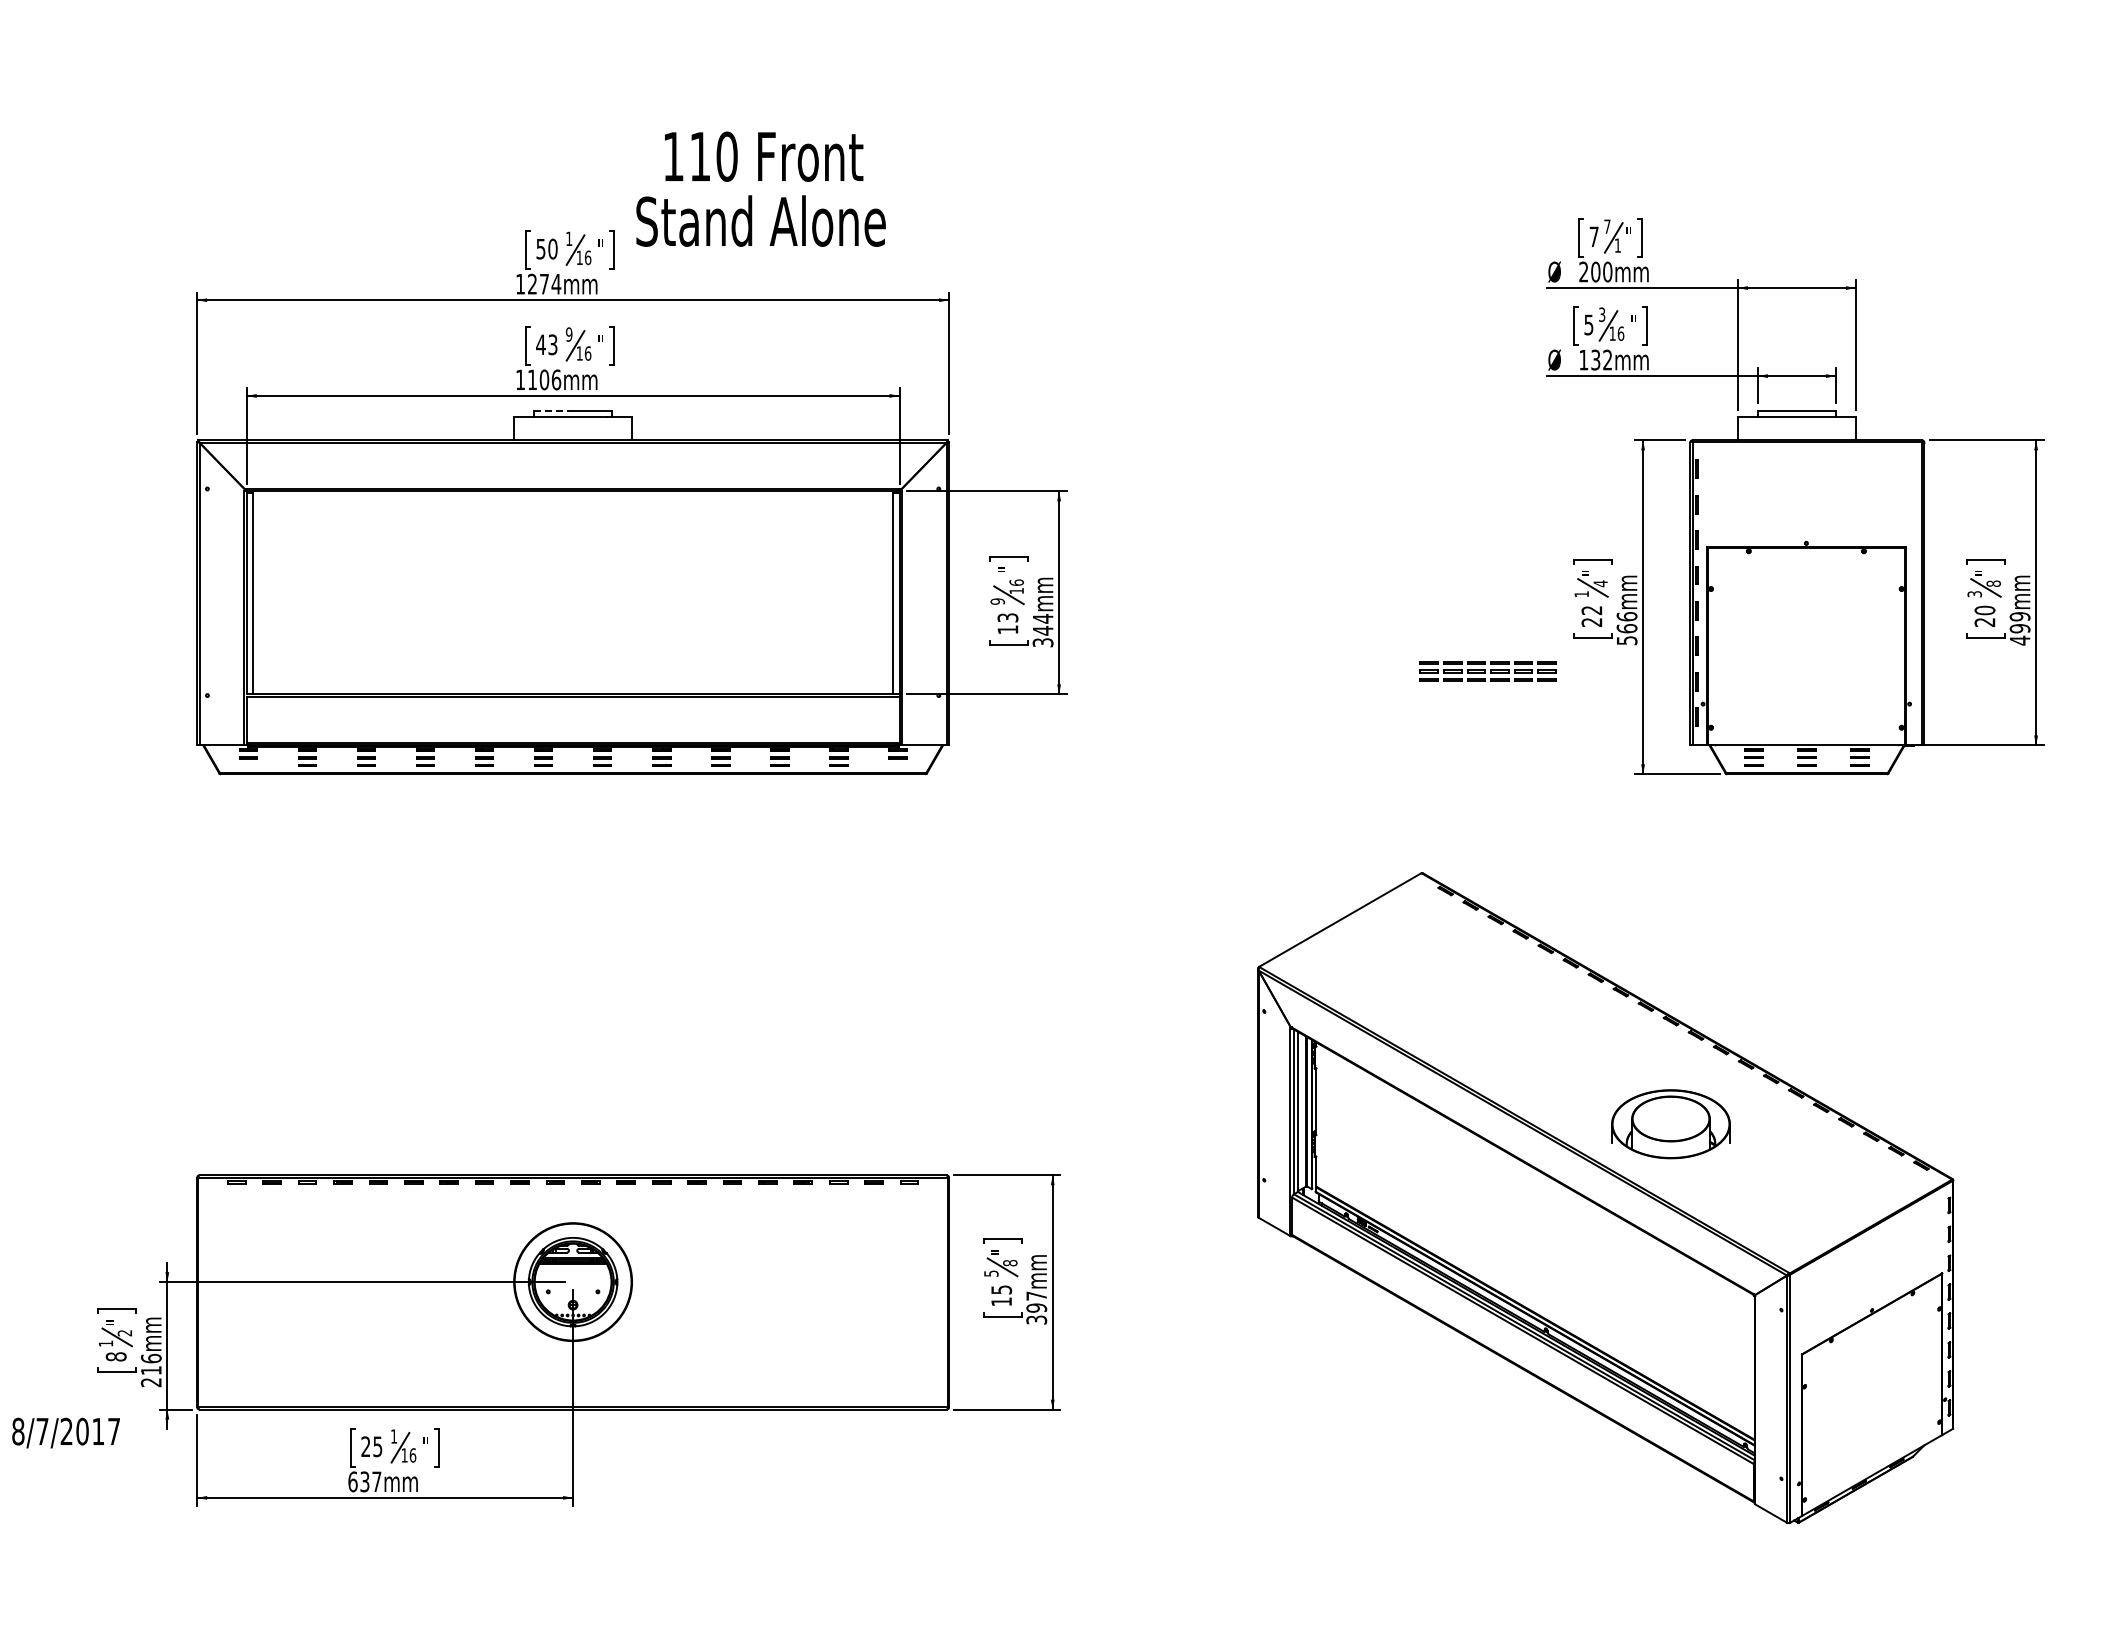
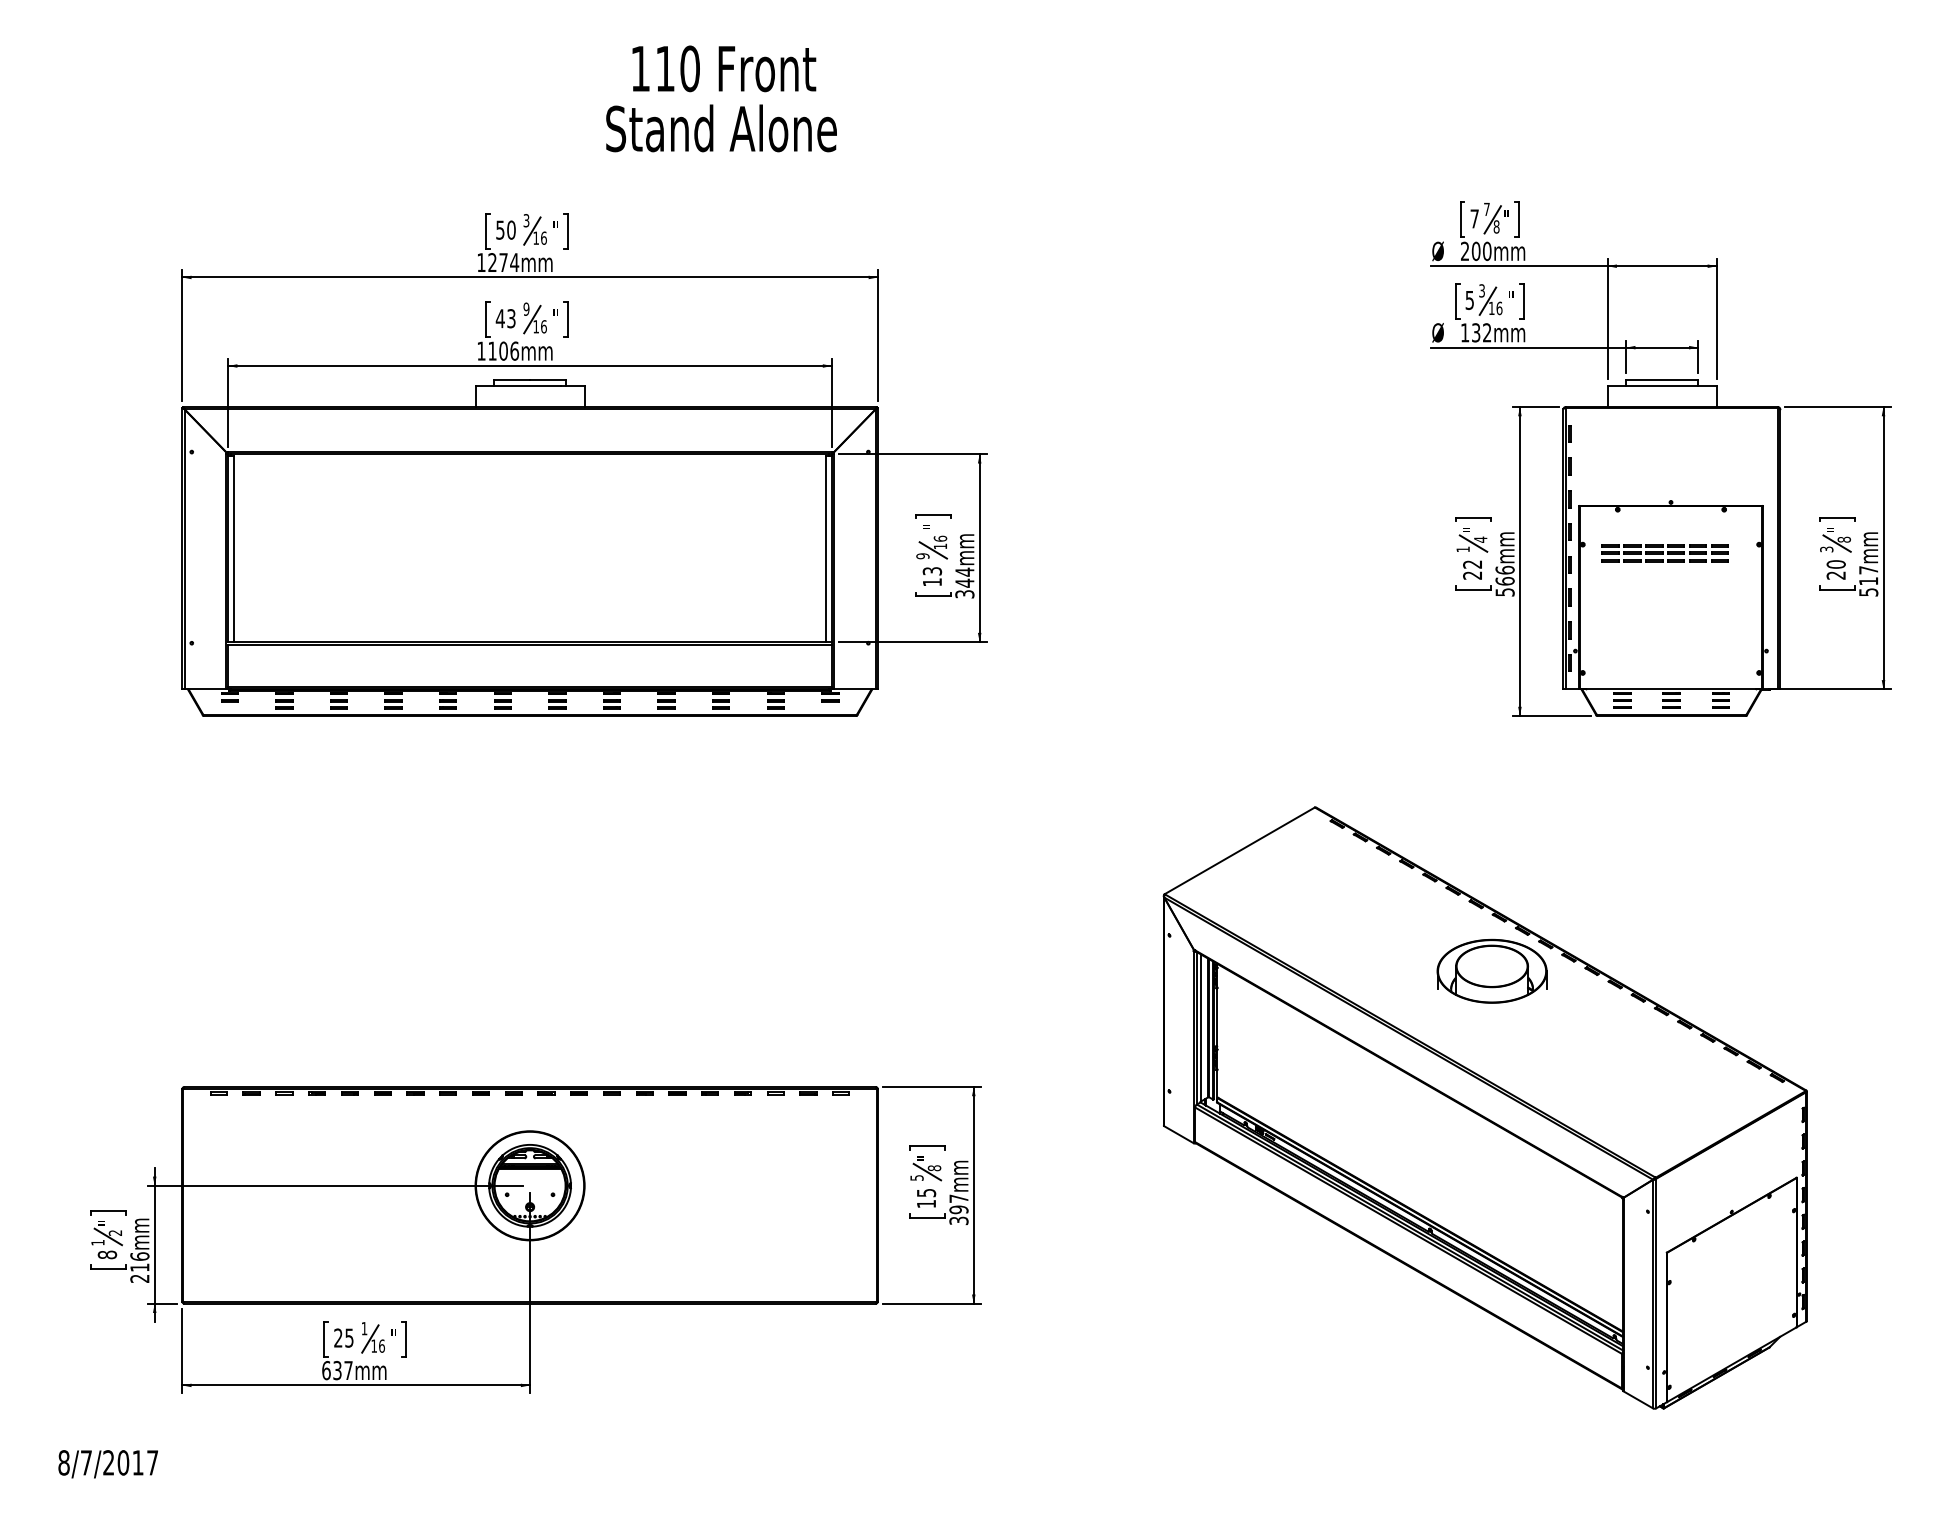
text: (760, 188) -> (721, 98), moved
text: (569, 238) -> (526, 220), 1 -> 3
text: (1617, 245) -> (1496, 226), 1 -> 8
line: (554, 410) -> (512, 379), dashed -> solid
text: (2019, 628) -> (1868, 581), 499mm -> 517mm
part: (1487, 671) -> (1664, 553), moved
part: (1670, 1124) -> (1491, 971), moved
text: (65, 1432) -> (107, 1463), moved

